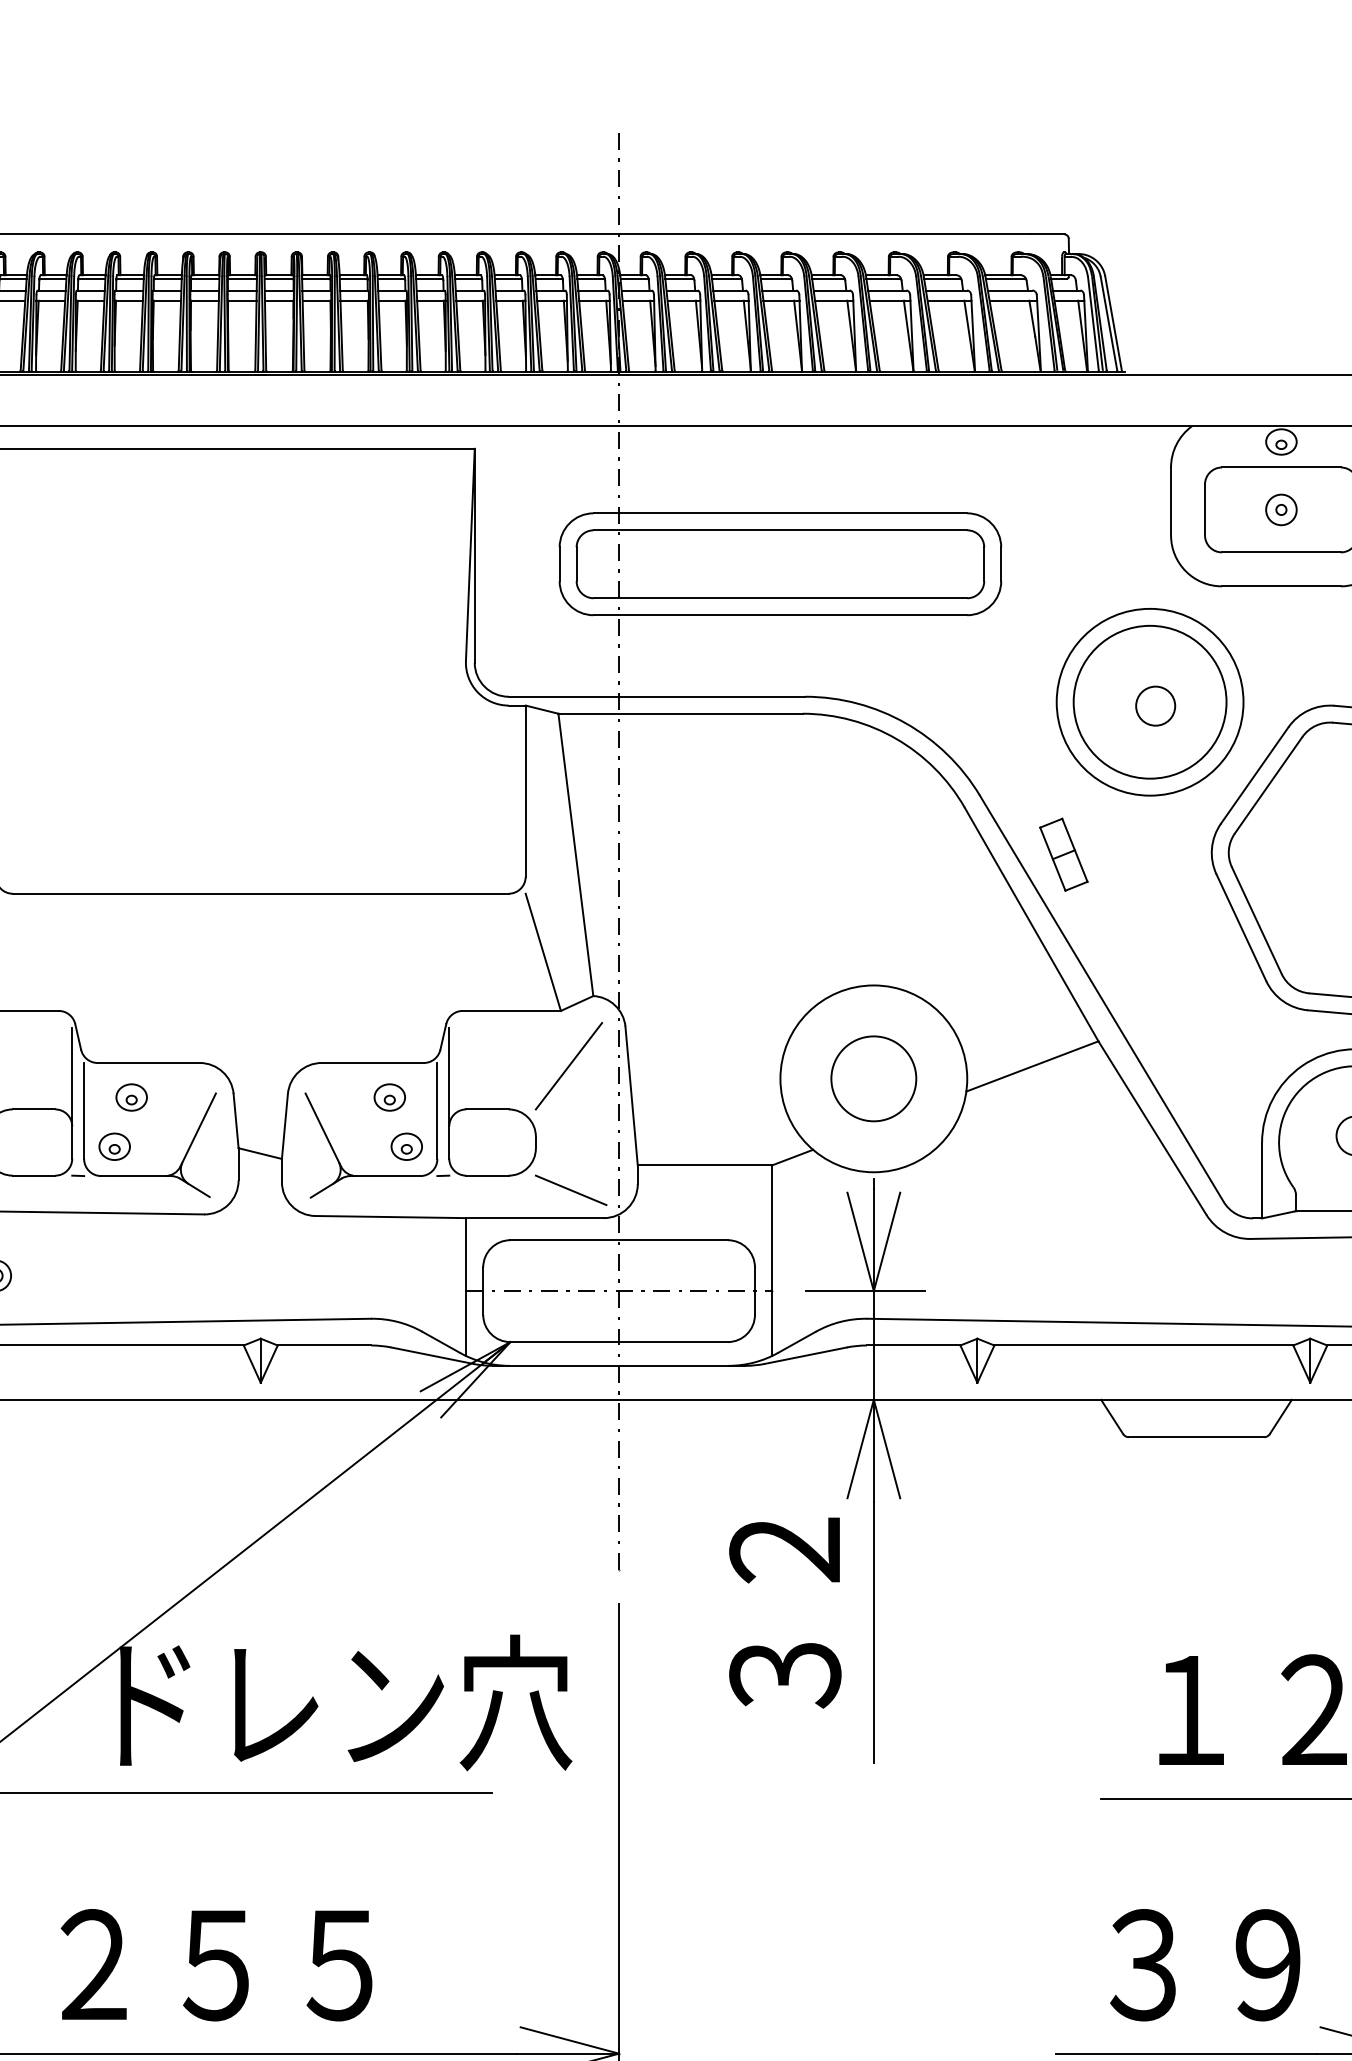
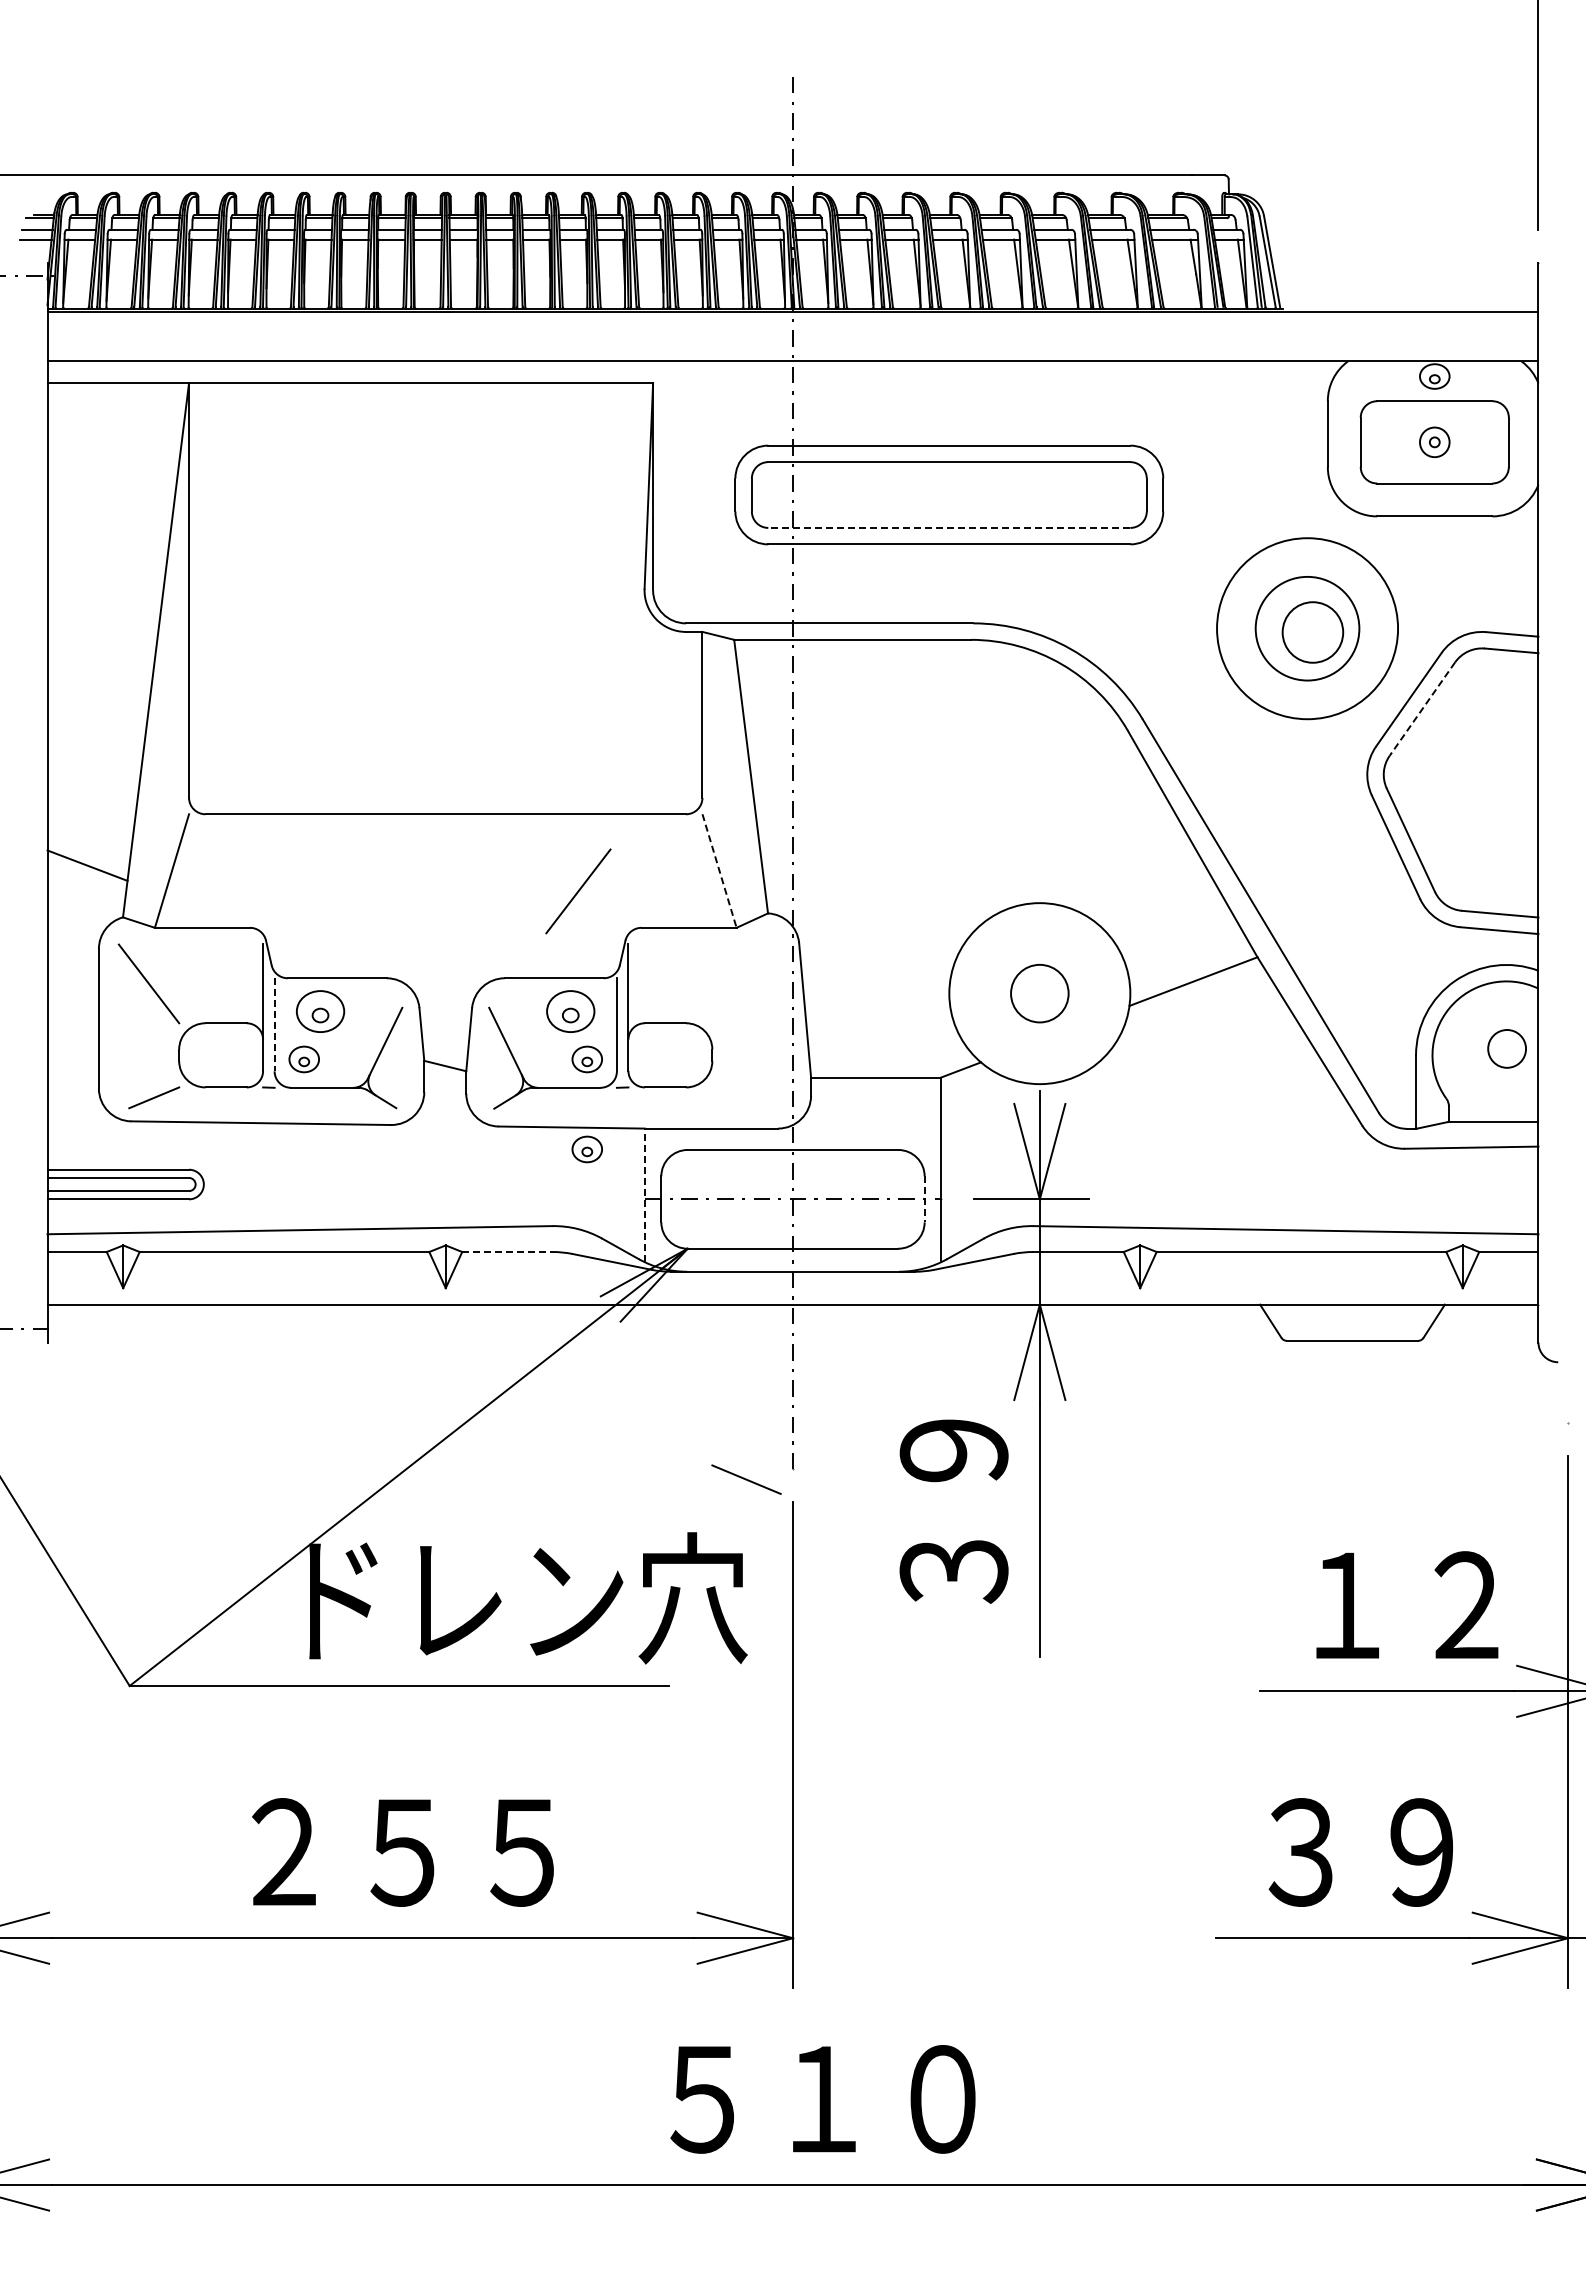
line: (779, 597) -> (948, 527), solid -> dashed
circle: (1150, 702) -> (1307, 628), size x0.7
circle: (1155, 706) -> (1312, 632), size x1.6
line: (1268, 785) -> (1422, 709), solid -> dashed
part: (1063, 854) -> (1223, 776), removed
line: (543, 952) -> (719, 871), solid -> dashed
line: (569, 1066) -> (578, 891), moved
circle: (873, 1078) -> (1039, 993), size x0.7
part: (131, 1097) -> (320, 1011), size x1.6
part: (389, 1097) -> (570, 1011), size x1.6
line: (84, 1110) -> (274, 1024), solid -> dashed
line: (571, 1190) -> (746, 1479), moved
part: (405, 1239) -> (586, 1149), added
line: (465, 1287) -> (644, 1195), solid -> dashed
line: (754, 1291) -> (924, 1199), solid -> dashed
line: (325, 1346) -> (508, 1252), solid -> dashed
text: (784, 1550) -> (953, 1450), ３２ -> ３９

